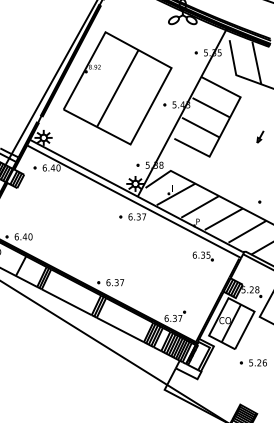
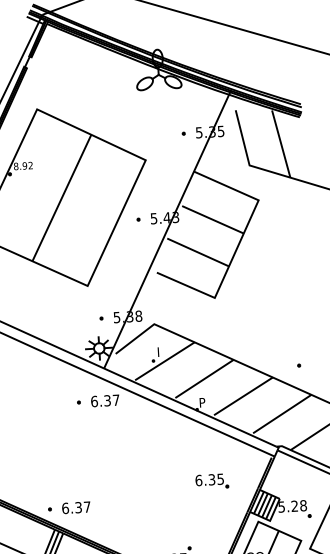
part: (260, 136) -> (294, 260), removed
part: (202, 256) -> (211, 481), moved

